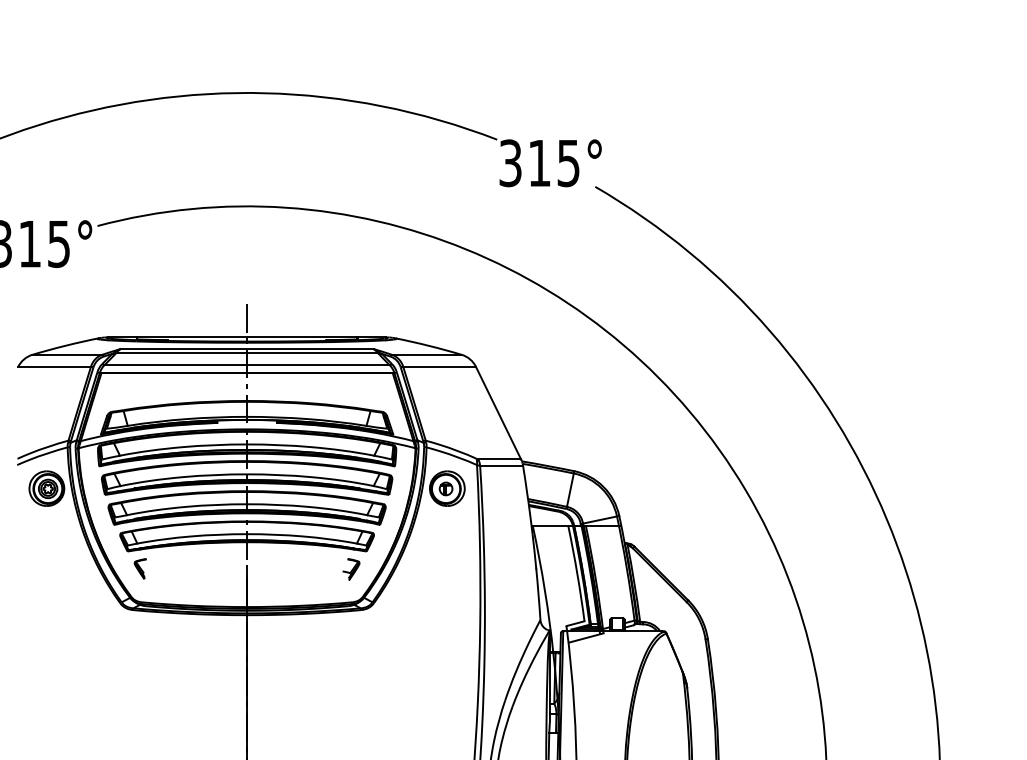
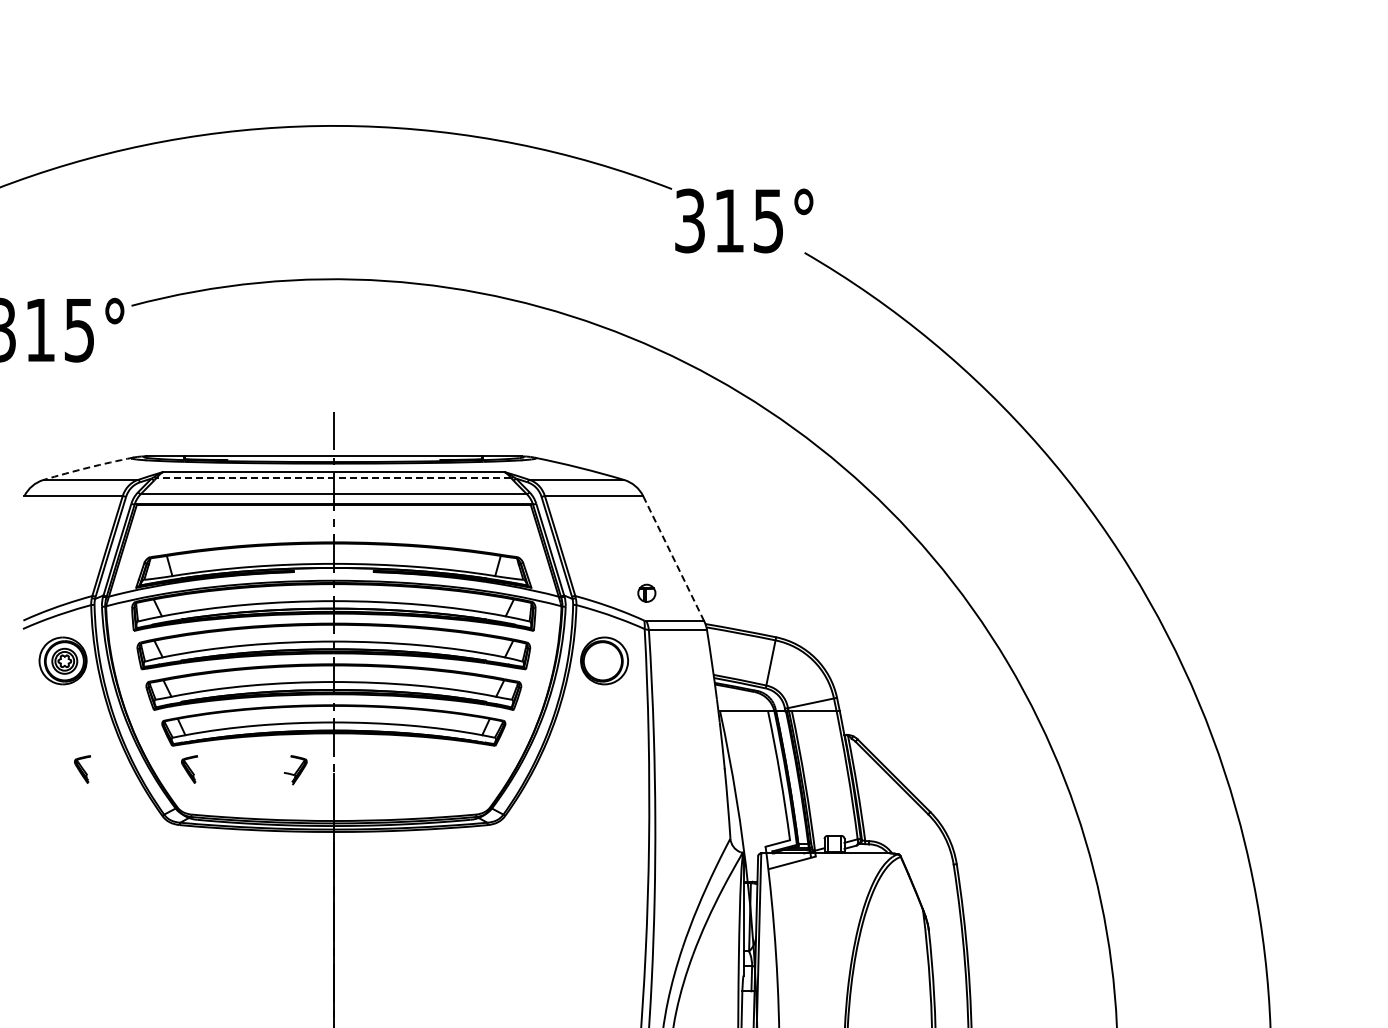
arc: (65, 345) -> (88, 467), solid -> dashed
line: (246, 353) -> (333, 478), solid -> dashed
line: (498, 412) -> (673, 558), solid -> dashed
part: (445, 488) -> (646, 592), moved
part: (61, 568) -> (82, 769), added
part: (351, 569) -> (295, 770), moved

